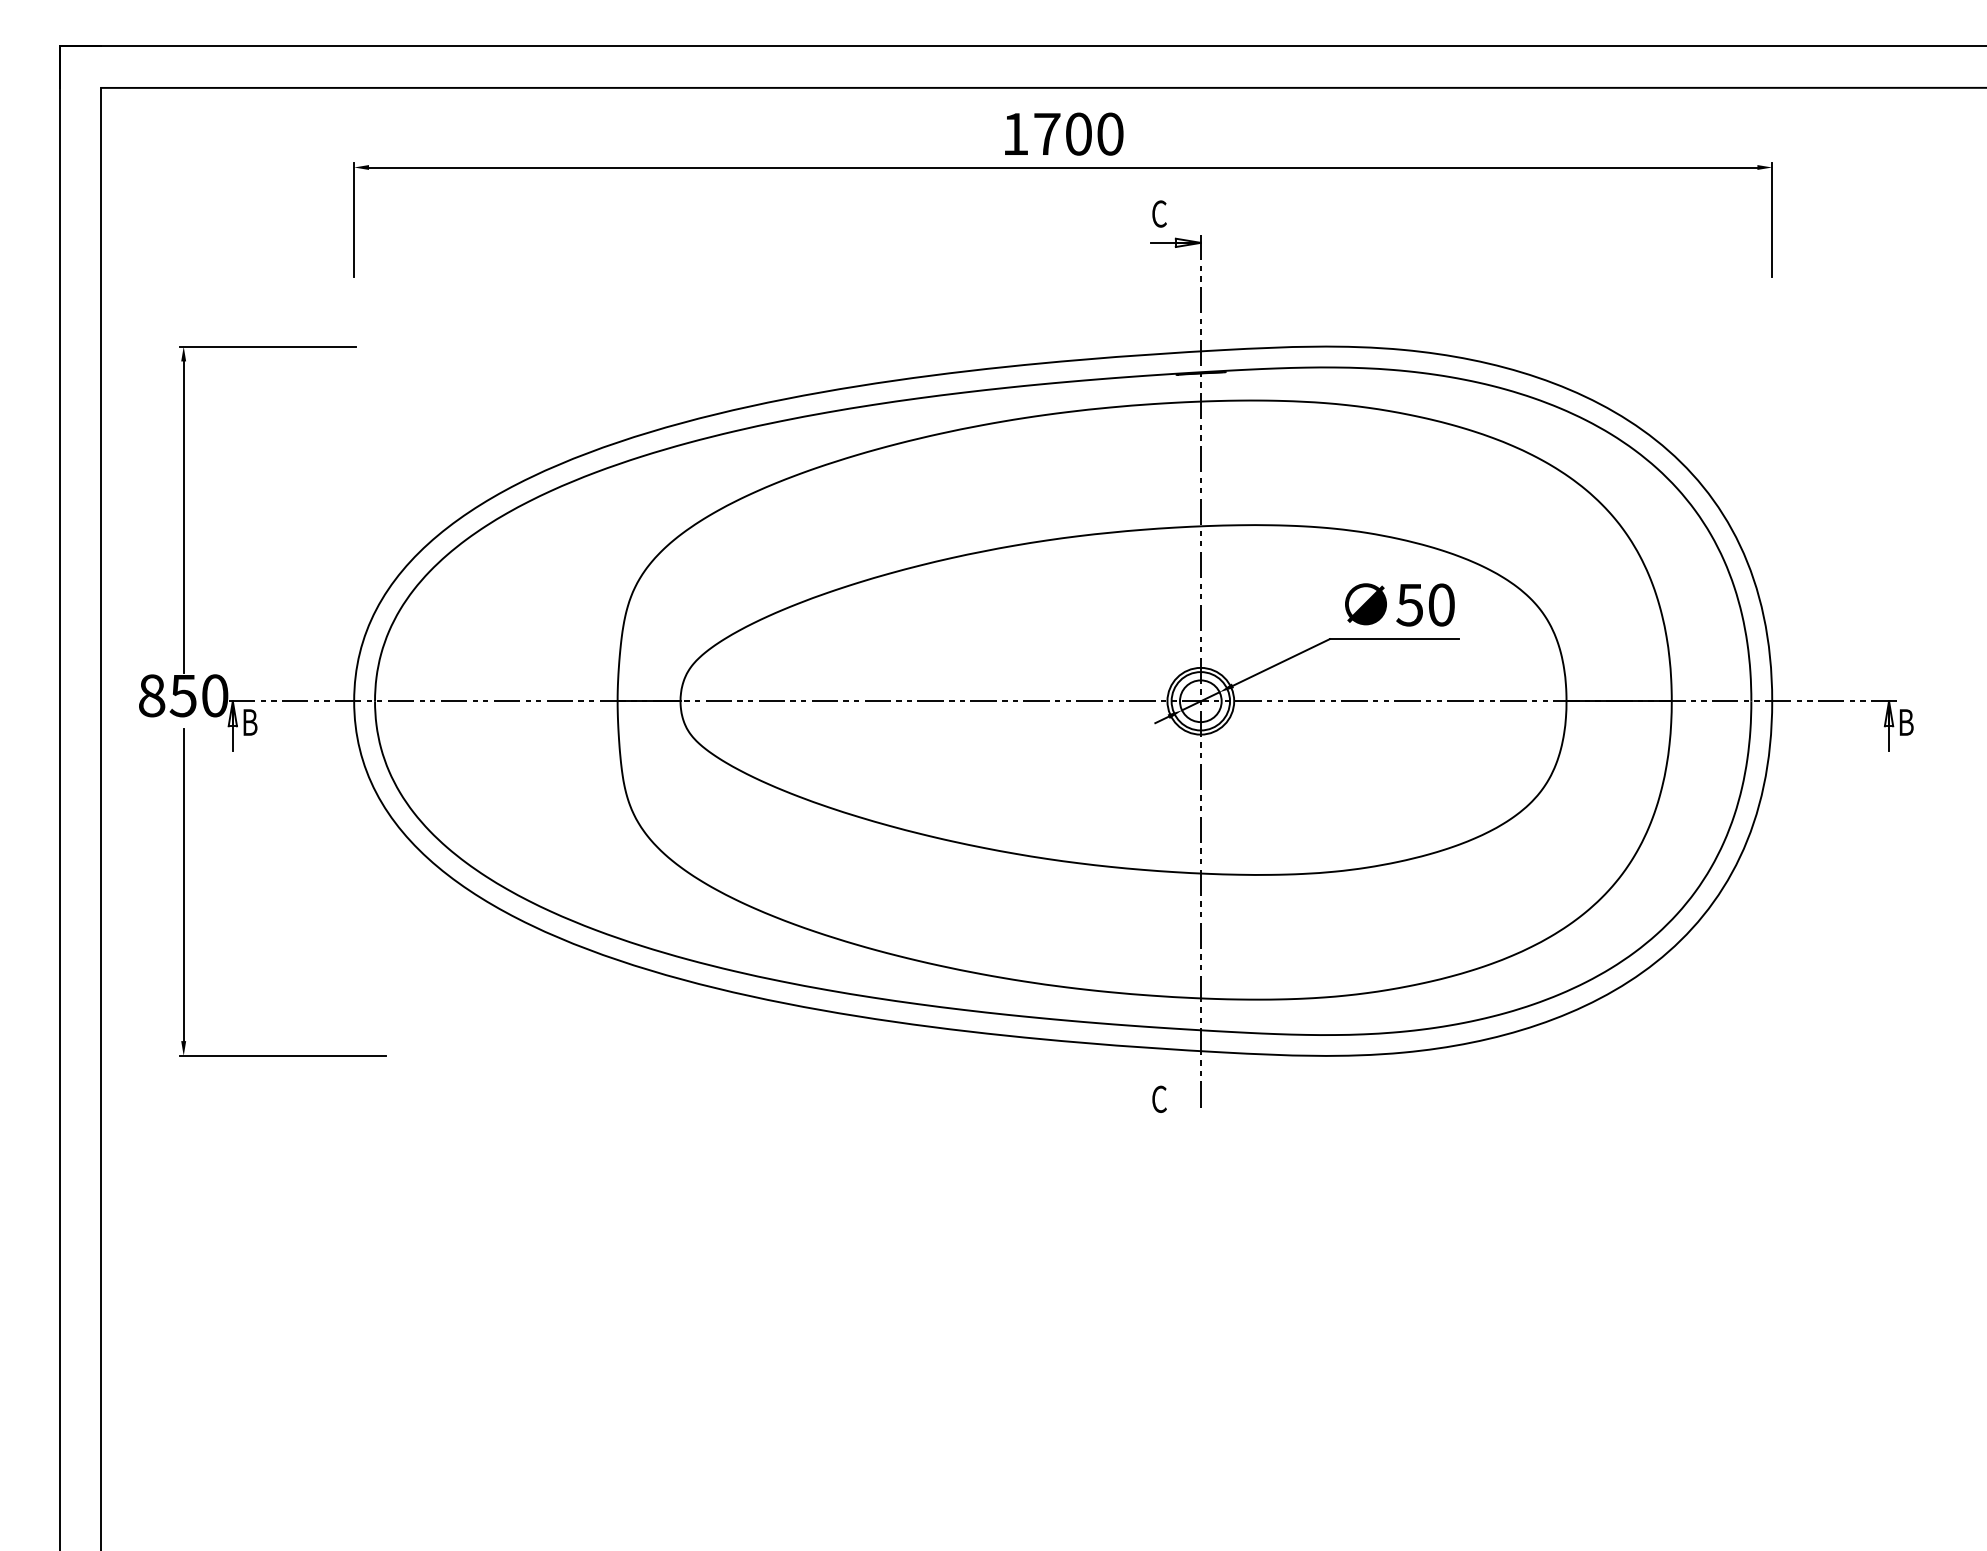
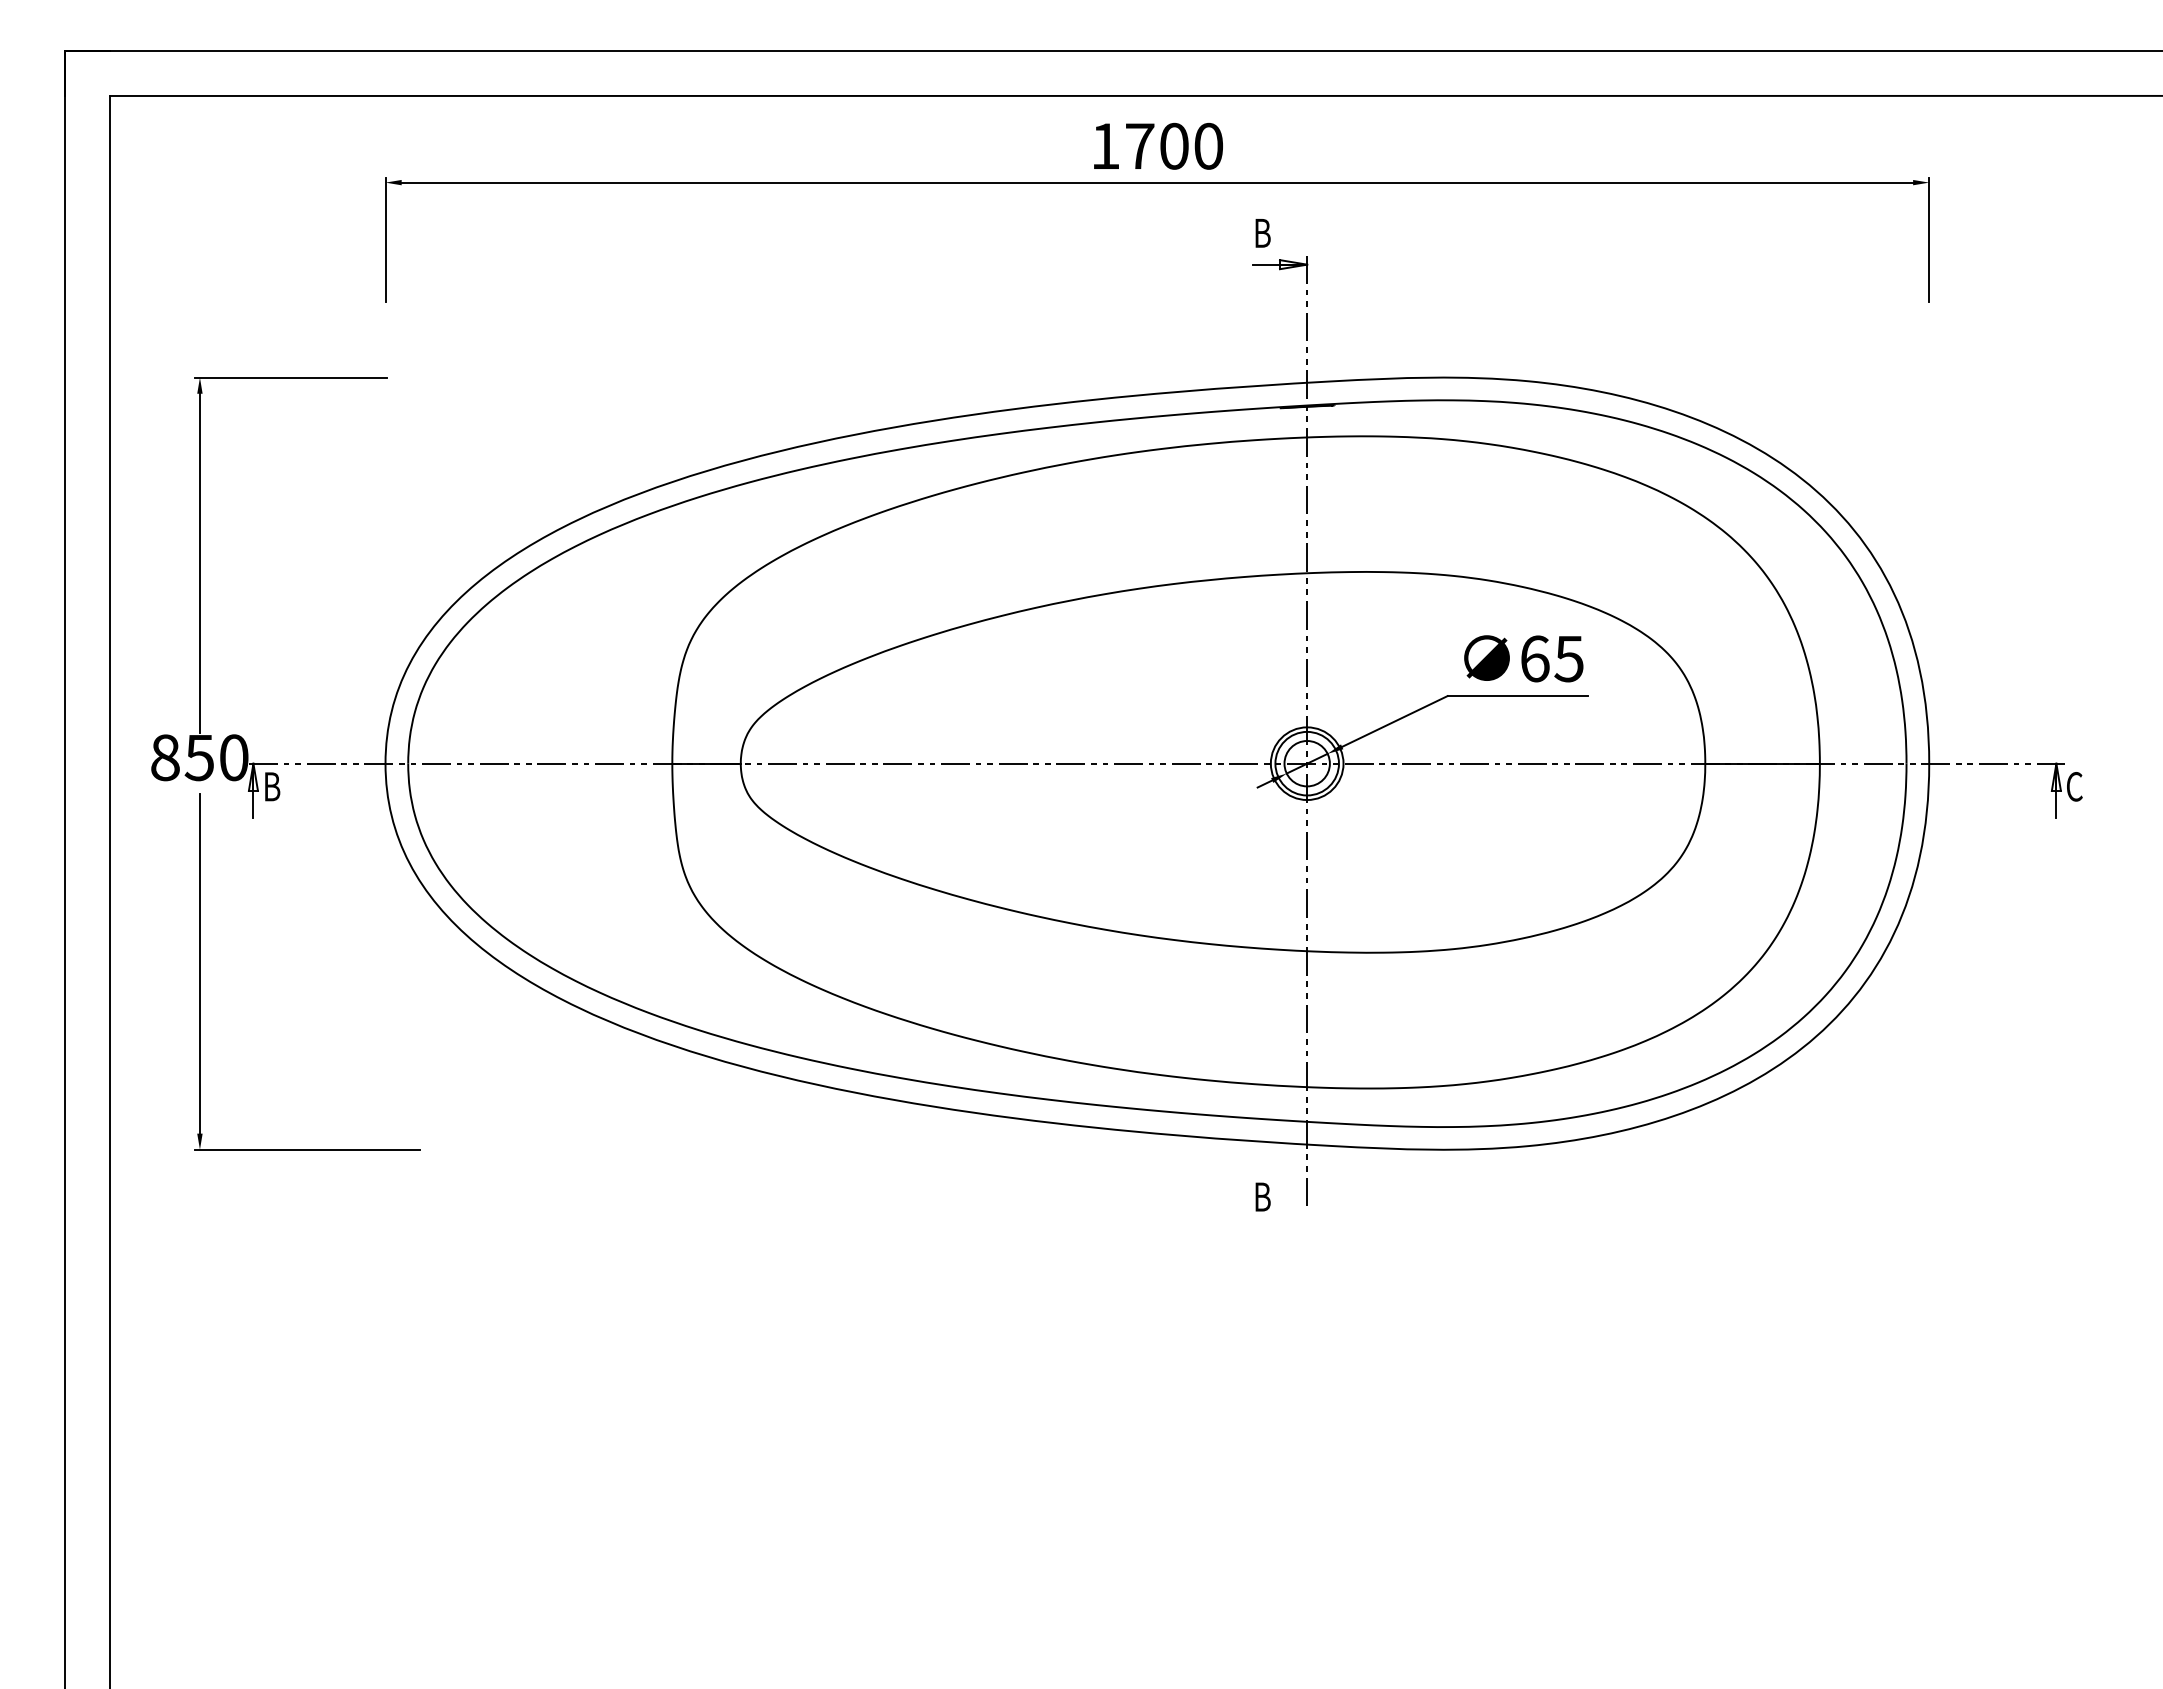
text: (1159, 214) -> (1262, 233), C -> B
text: (1425, 604) -> (1551, 658), 50 -> 65
text: (1906, 722) -> (2075, 786), B -> C
text: (1159, 1098) -> (1262, 1196), C -> B

